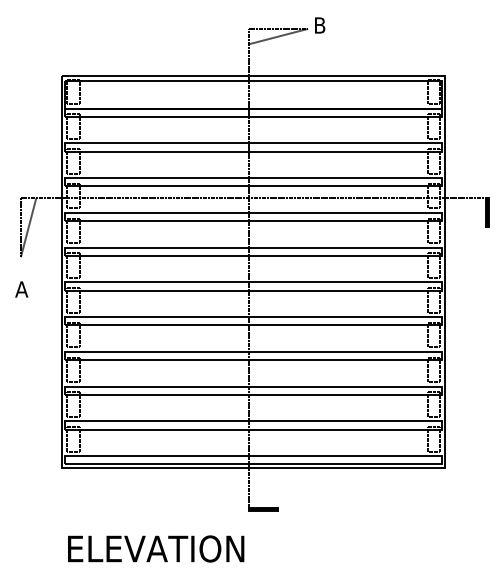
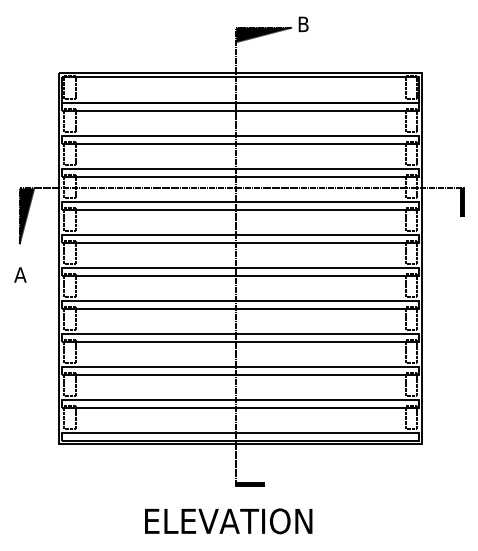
fill: (278, 36) -> (264, 34), added
fill: (28, 227) -> (26, 216), added
text: (156, 548) -> (229, 520), moved

